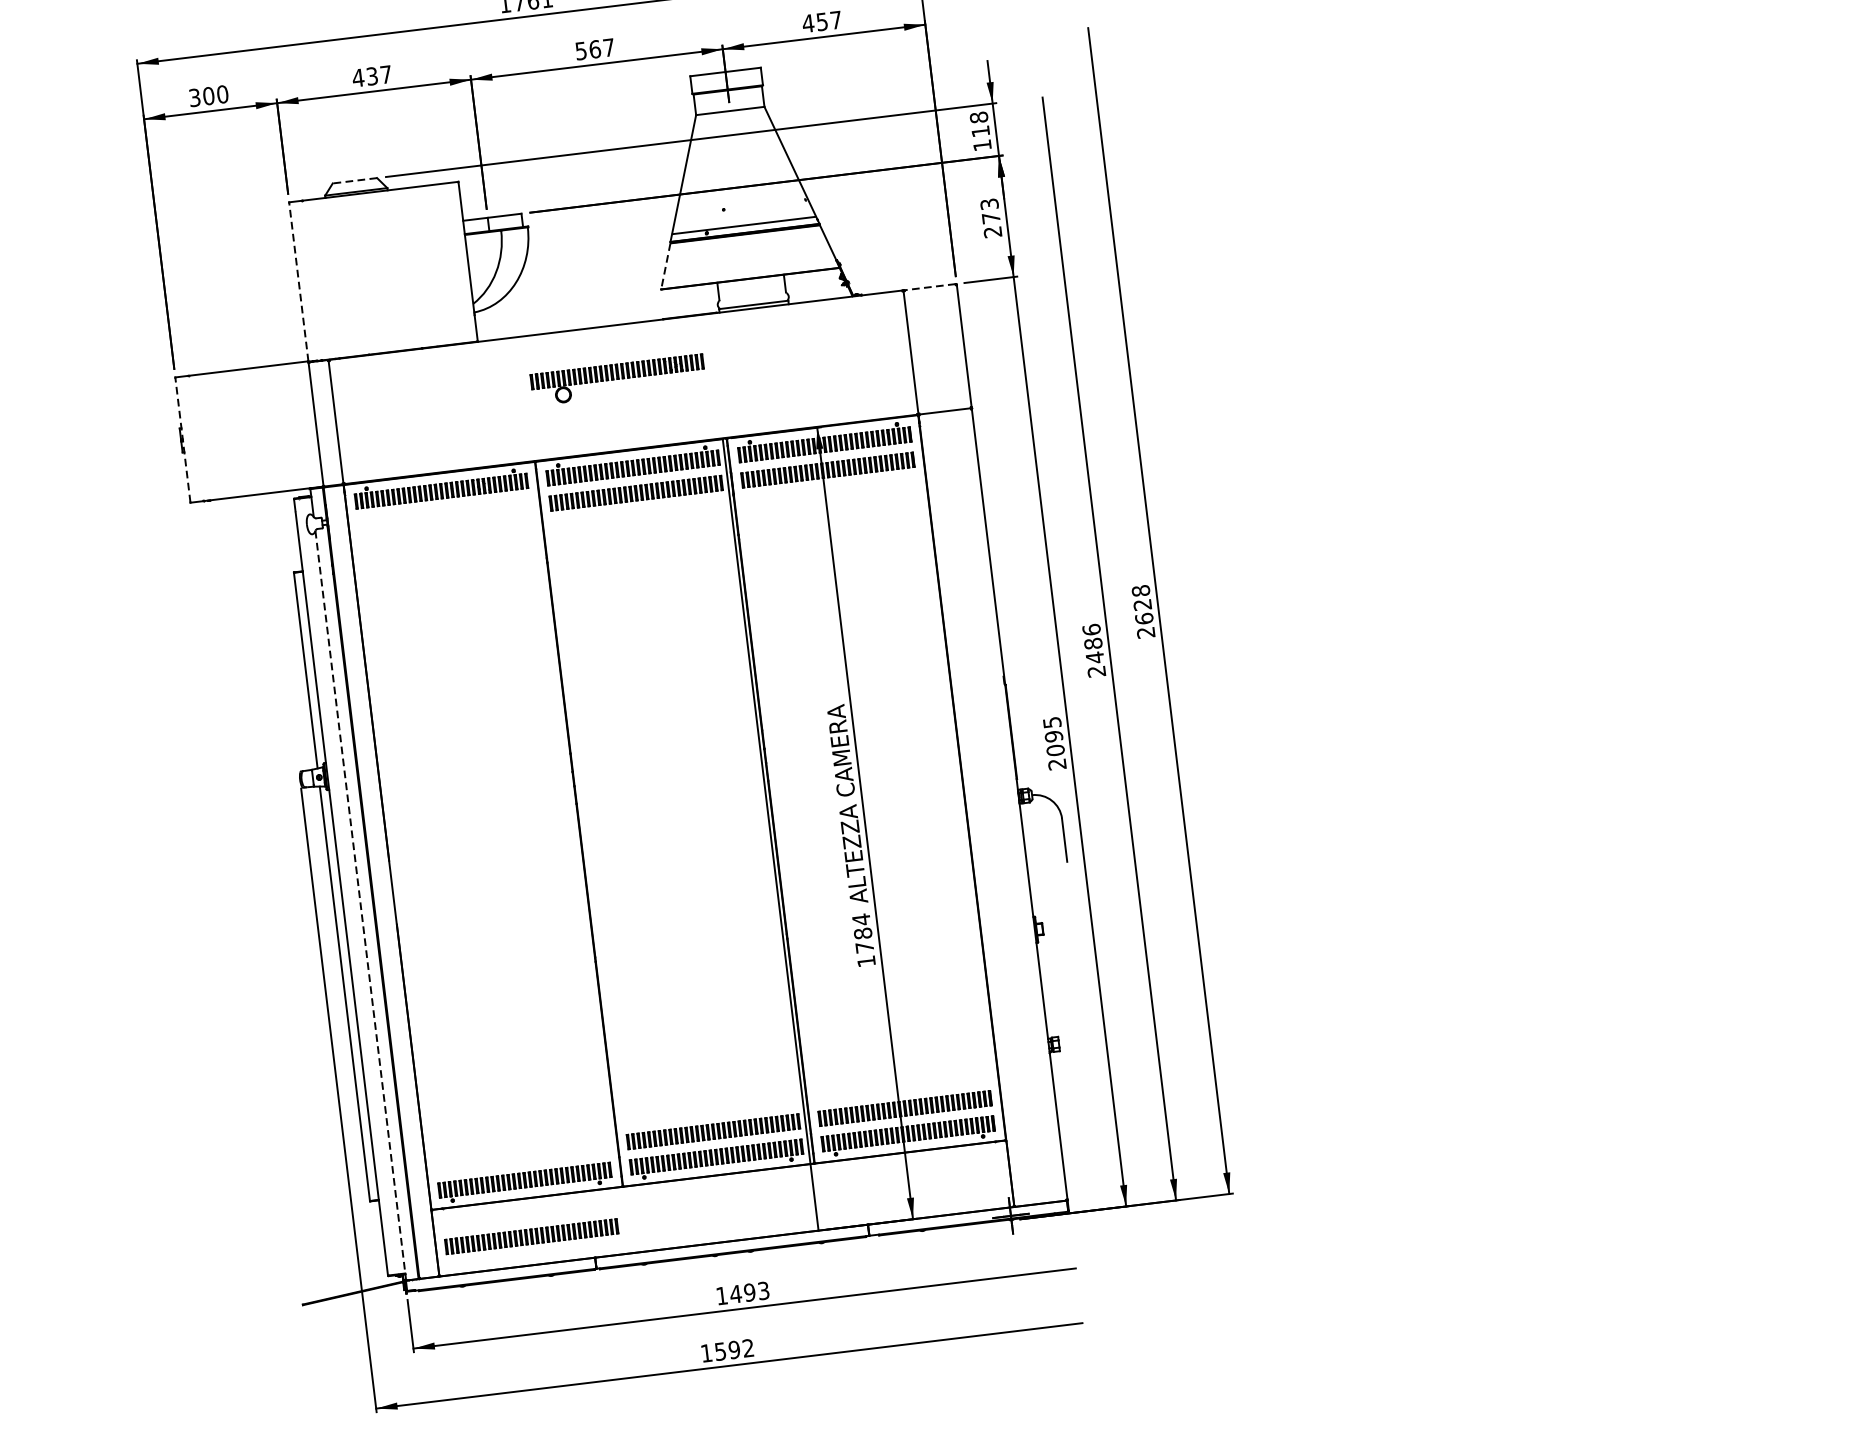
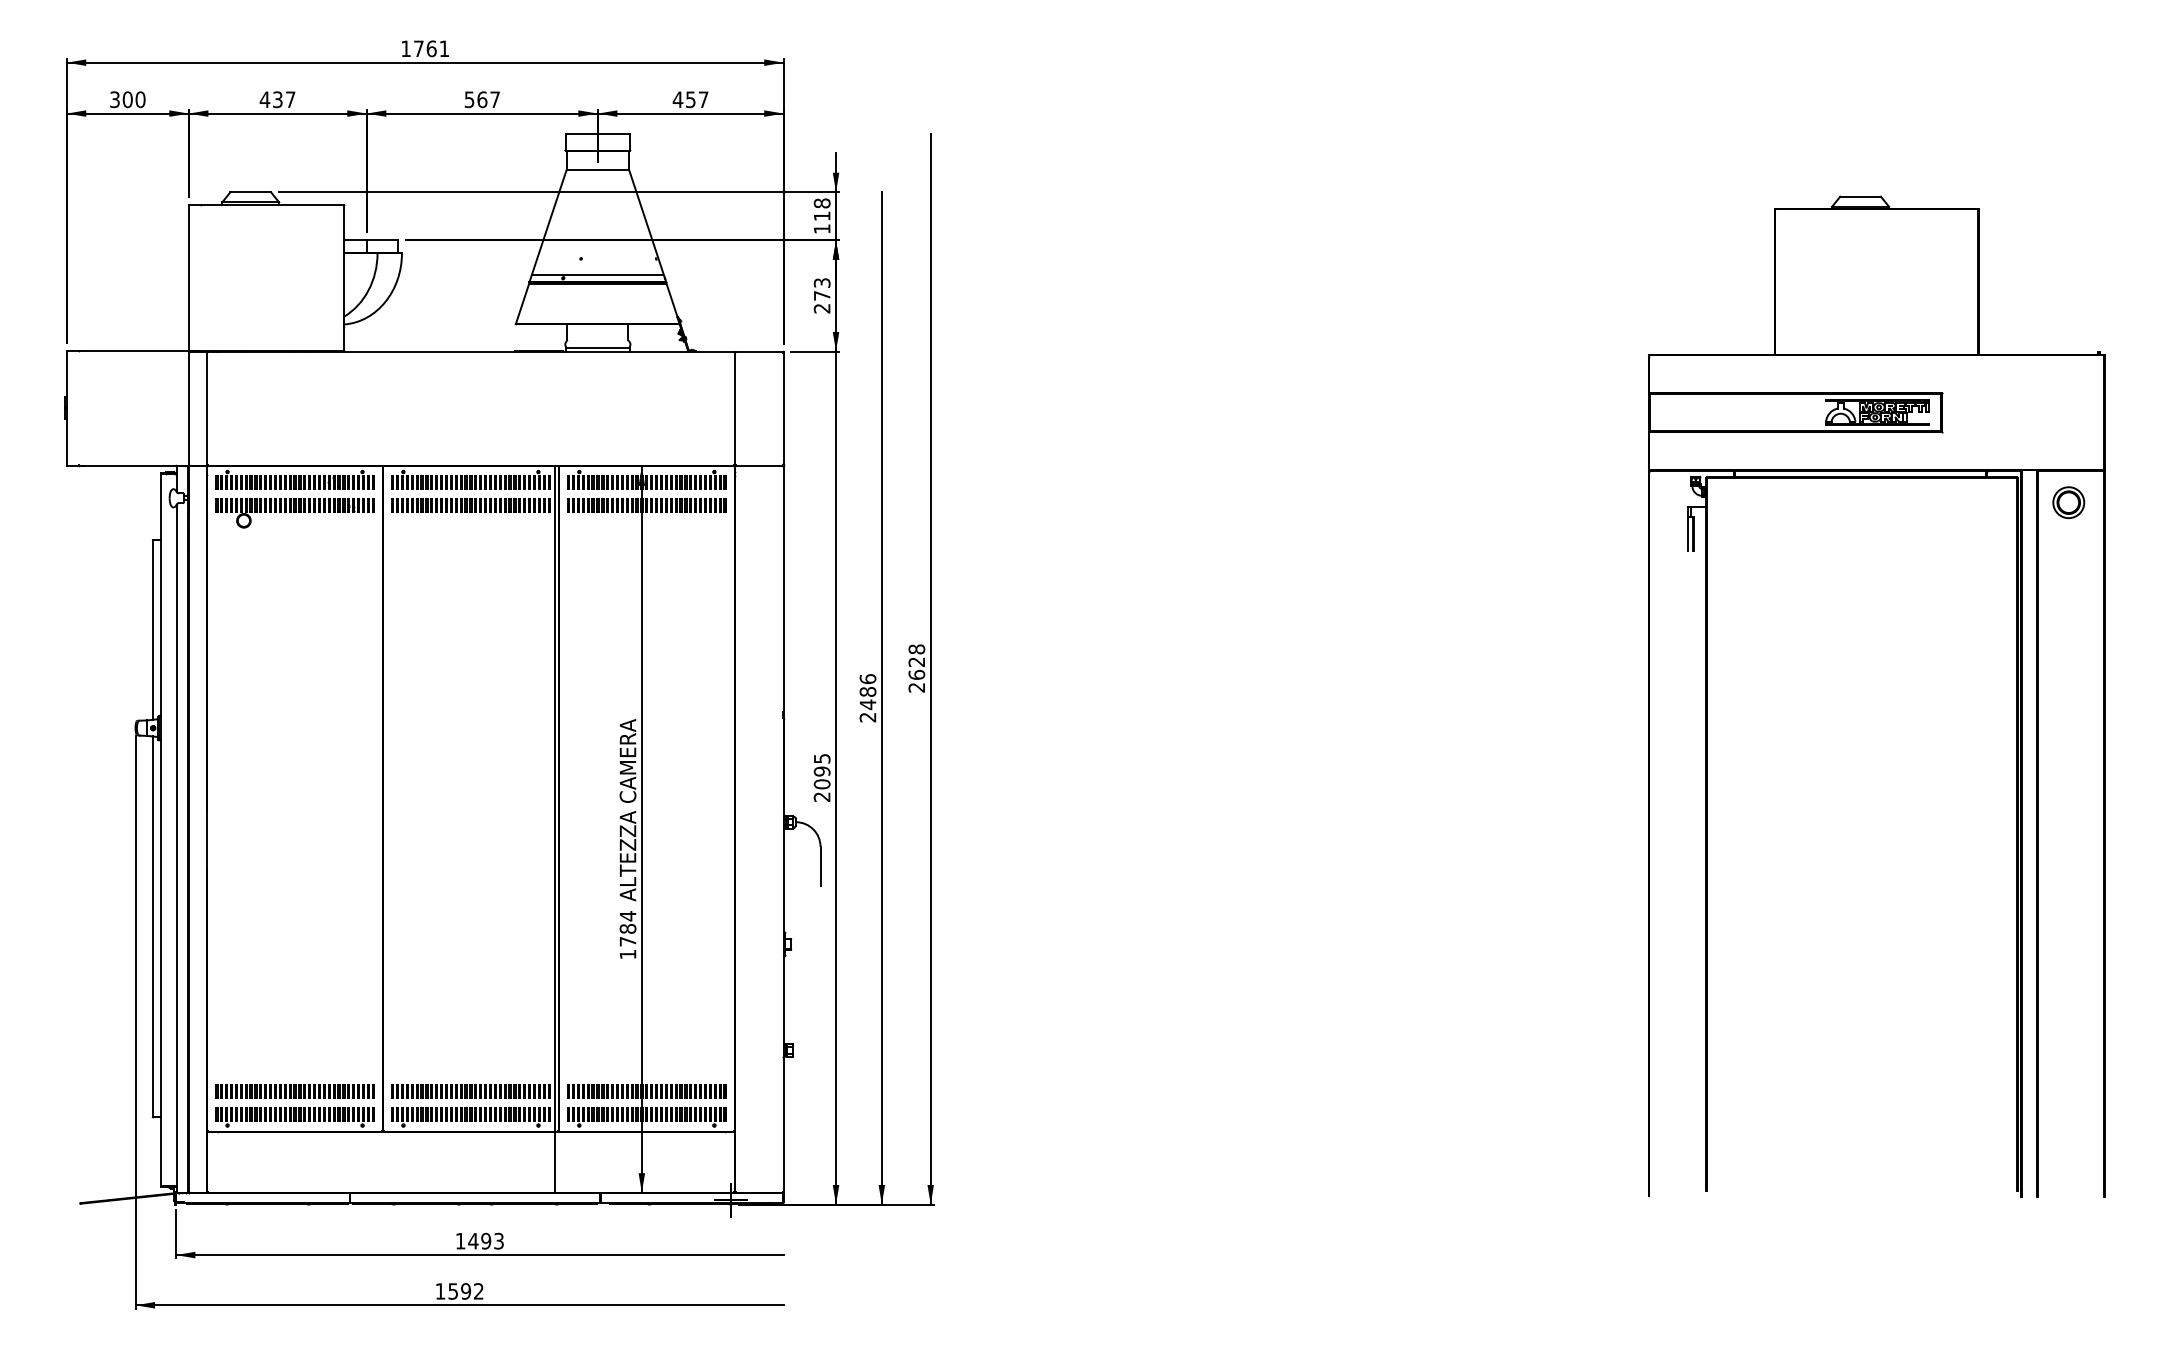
line: (354, 181) -> (250, 192), dashed -> solid
line: (665, 267) -> (522, 304), dashed -> solid
line: (298, 281) -> (188, 277), dashed -> solid
line: (930, 287) -> (759, 351), dashed -> solid
part: (617, 380) -> (294, 513), moved
line: (182, 439) -> (66, 407), dashed -> solid
line: (360, 906) -> (176, 849), dashed -> solid
part: (531, 1236) -> (294, 1091), moved

